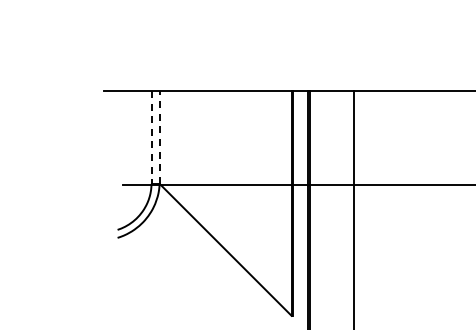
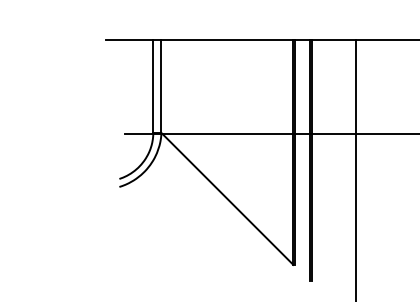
line: (159, 136) -> (161, 85), dashed -> solid
line: (151, 137) -> (153, 86), dashed -> solid

